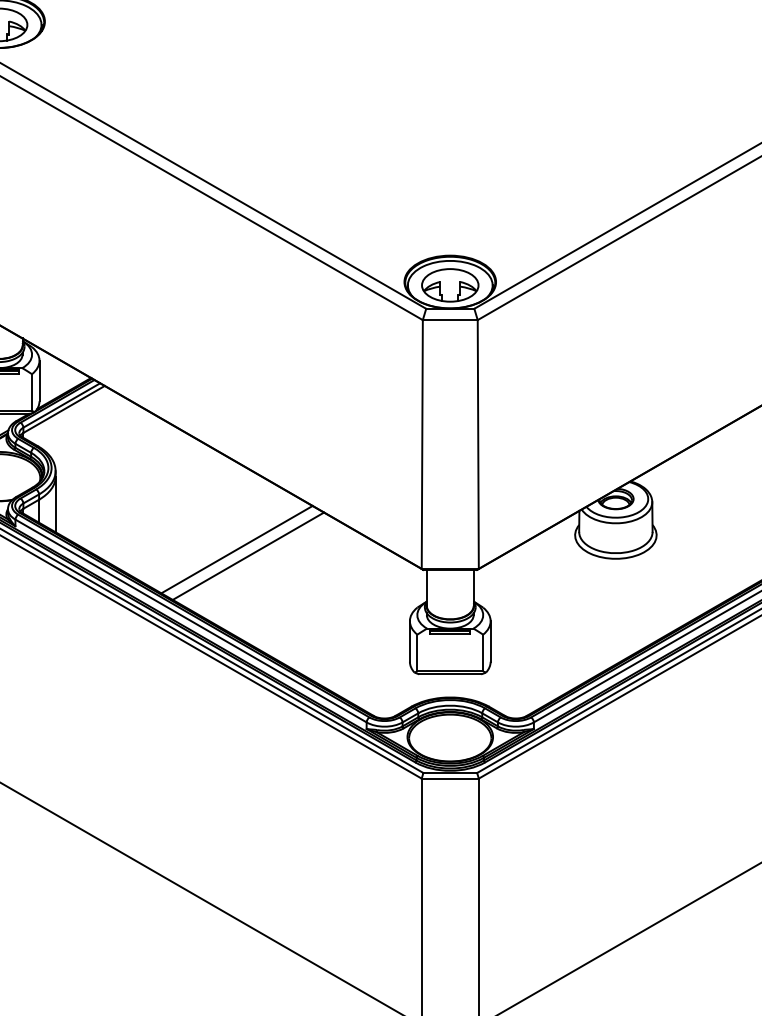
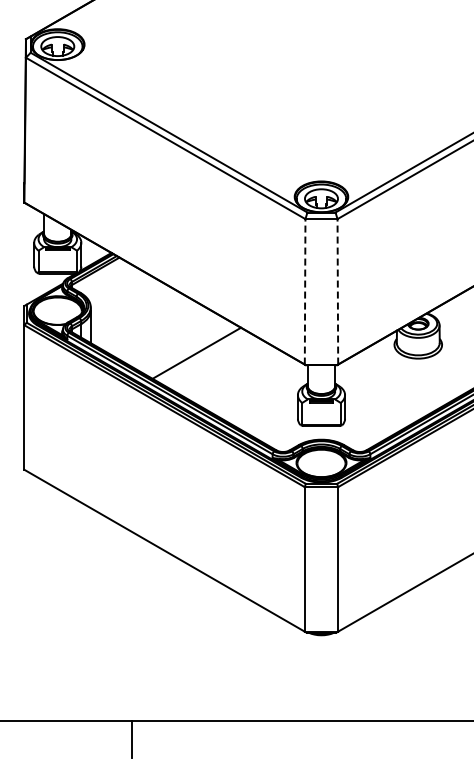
line: (422, 443) -> (305, 291), solid -> dashed
line: (477, 443) -> (337, 291), solid -> dashed
line: (248, 555) -> (203, 356), removed

